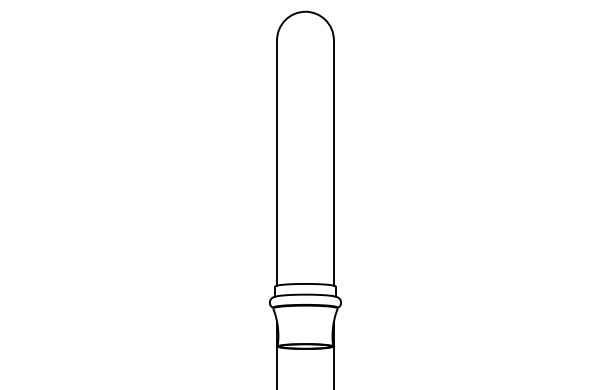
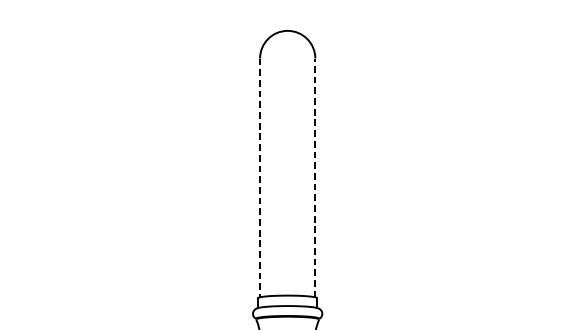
line: (277, 162) -> (260, 177), solid -> dashed
line: (333, 162) -> (314, 177), solid -> dashed

